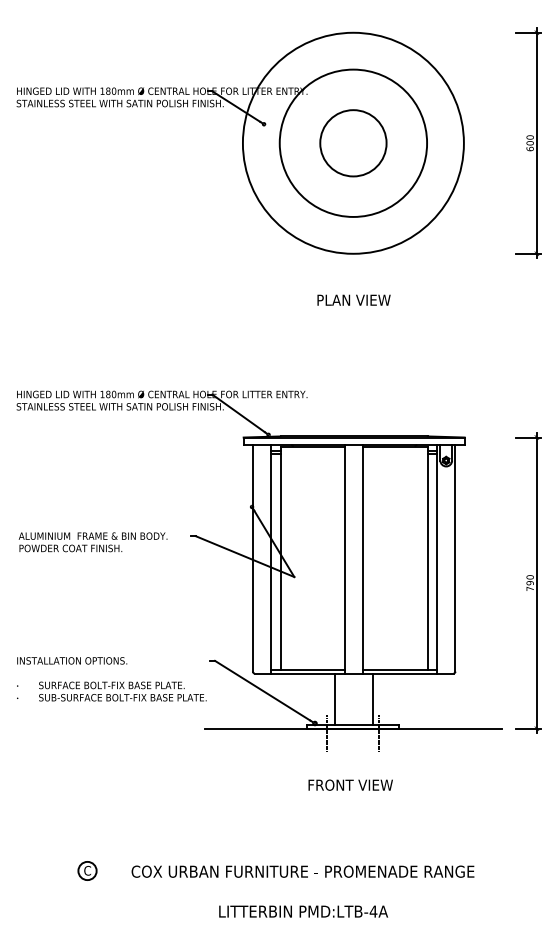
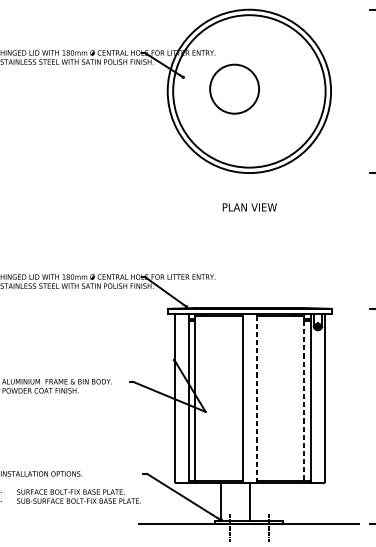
circle: (353, 142) -> (249, 90), size x1.4
circle: (353, 143) -> (234, 89), moved
line: (363, 558) -> (256, 398), solid -> dashed
line: (427, 558) -> (304, 398), solid -> dashed
line: (335, 699) -> (221, 502), moved
line: (372, 699) -> (250, 502), moved

